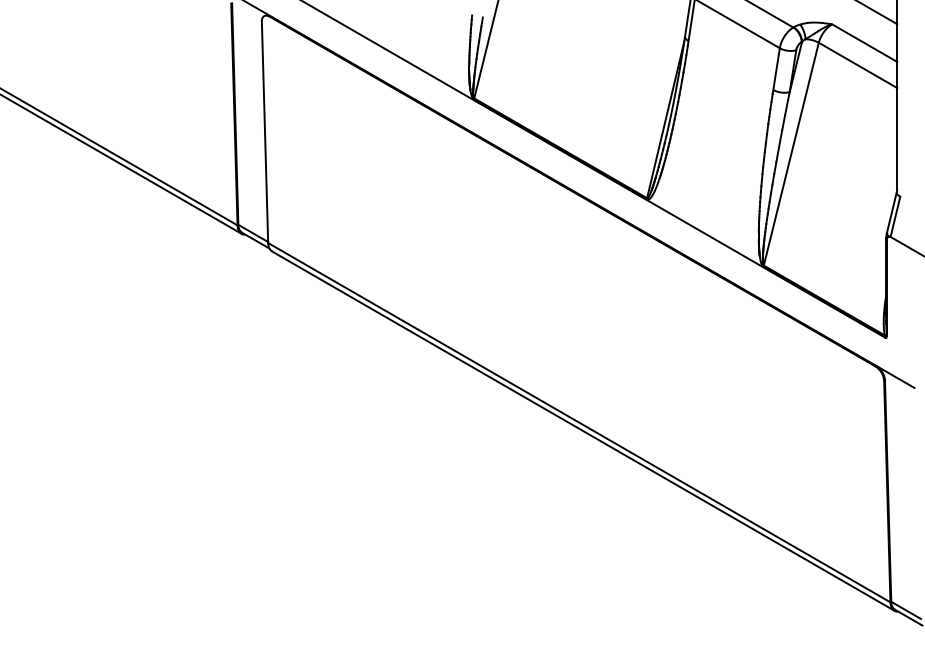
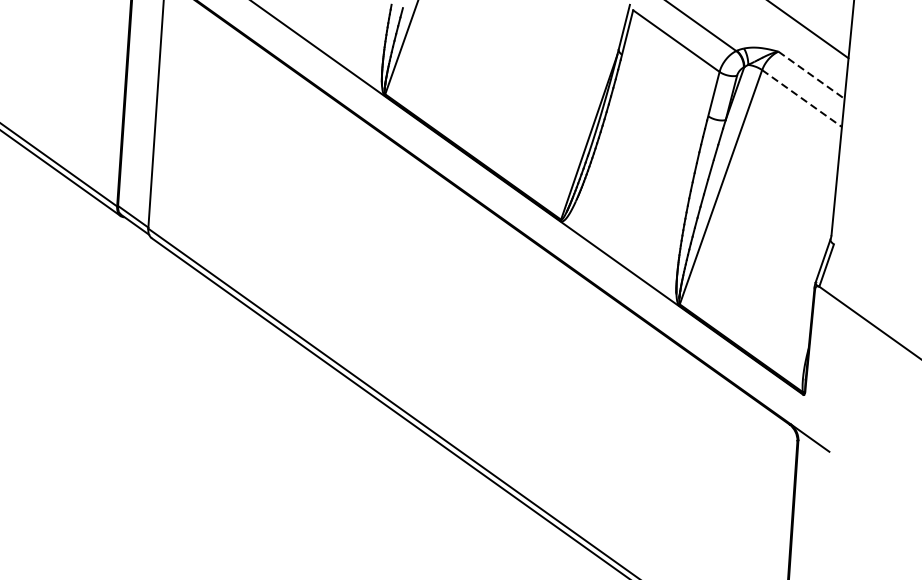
line: (864, 43) -> (811, 75), solid -> dashed
line: (858, 65) -> (802, 98), solid -> dashed

